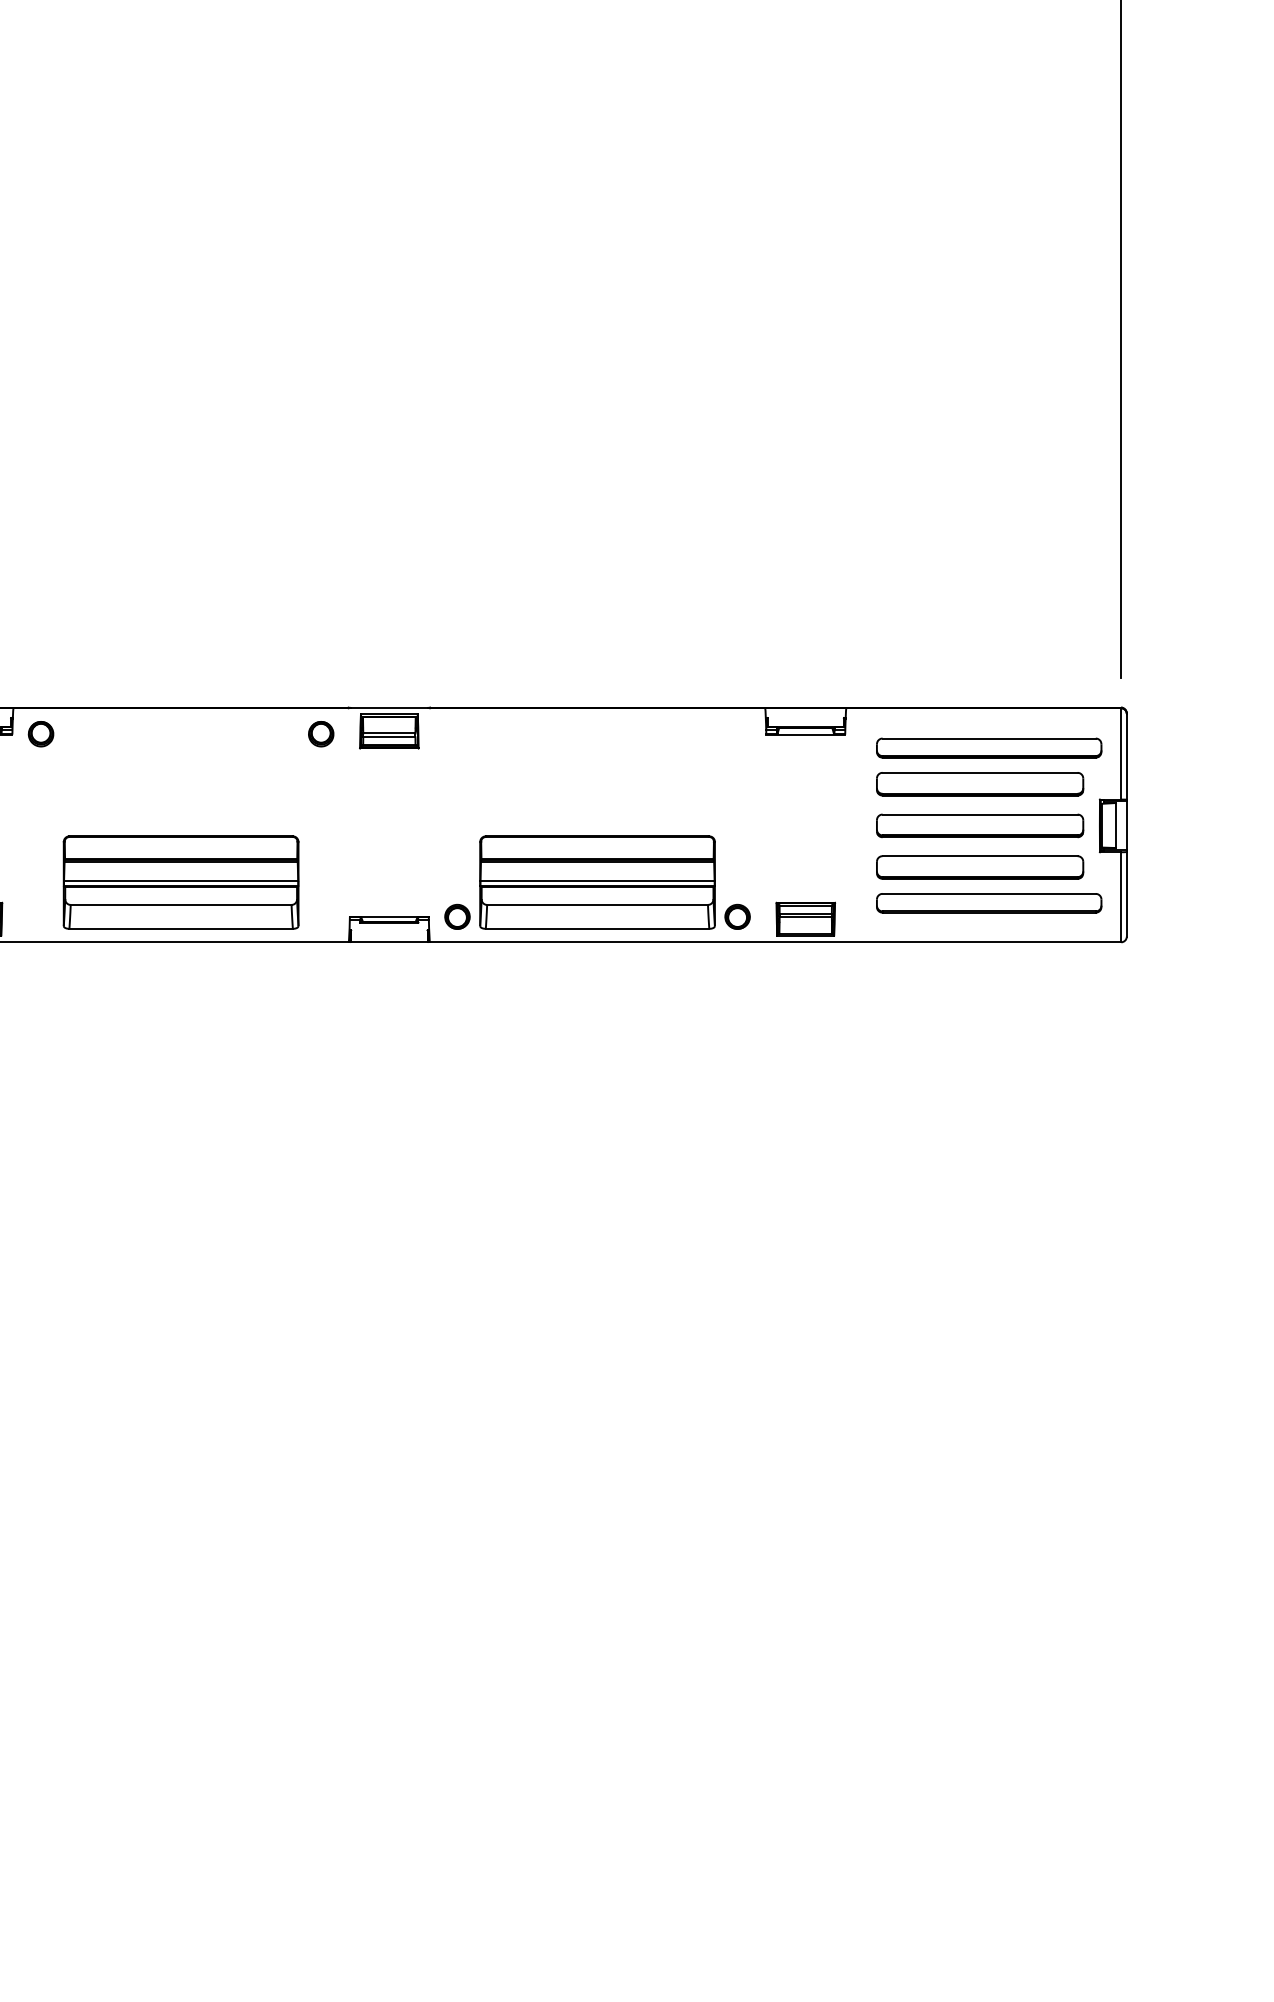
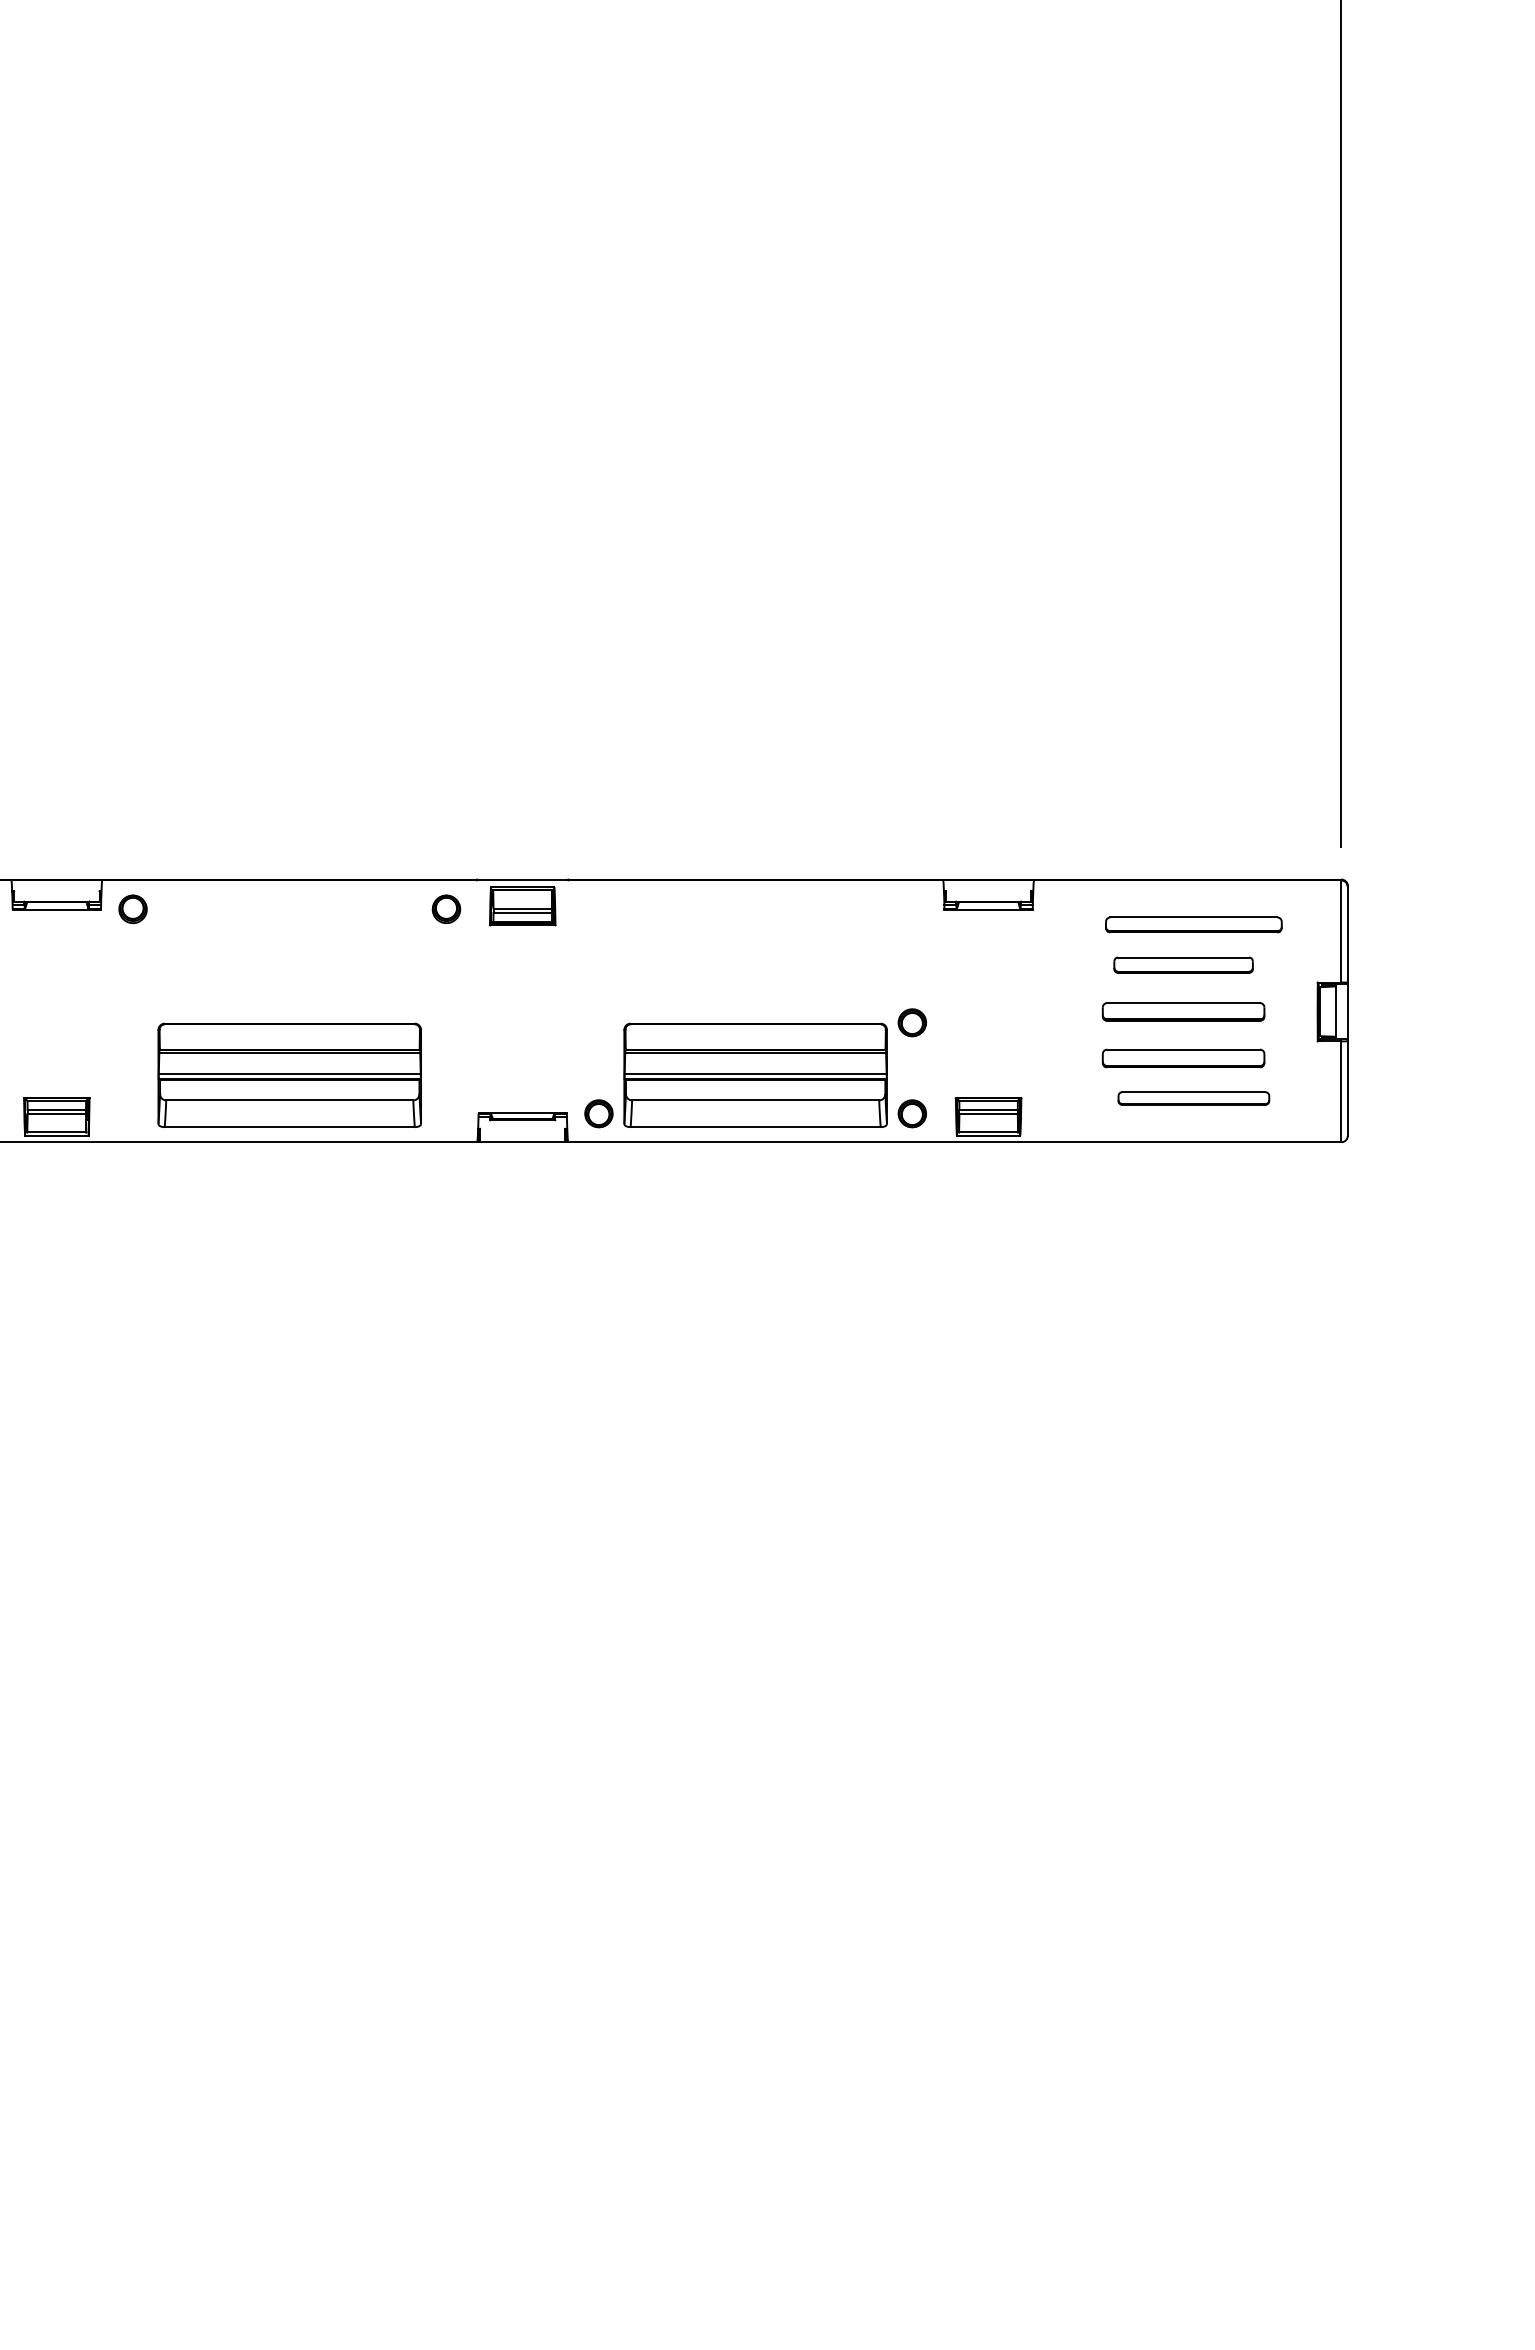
part: (988, 747) -> (1193, 924), size x0.7
part: (979, 783) -> (1183, 964), size x0.6
part: (979, 825) -> (1183, 1011), size x0.7
part: (736, 835) -> (911, 1022), added
part: (979, 867) -> (1183, 1058), size x0.7
part: (988, 903) -> (1193, 1098), size x0.6

